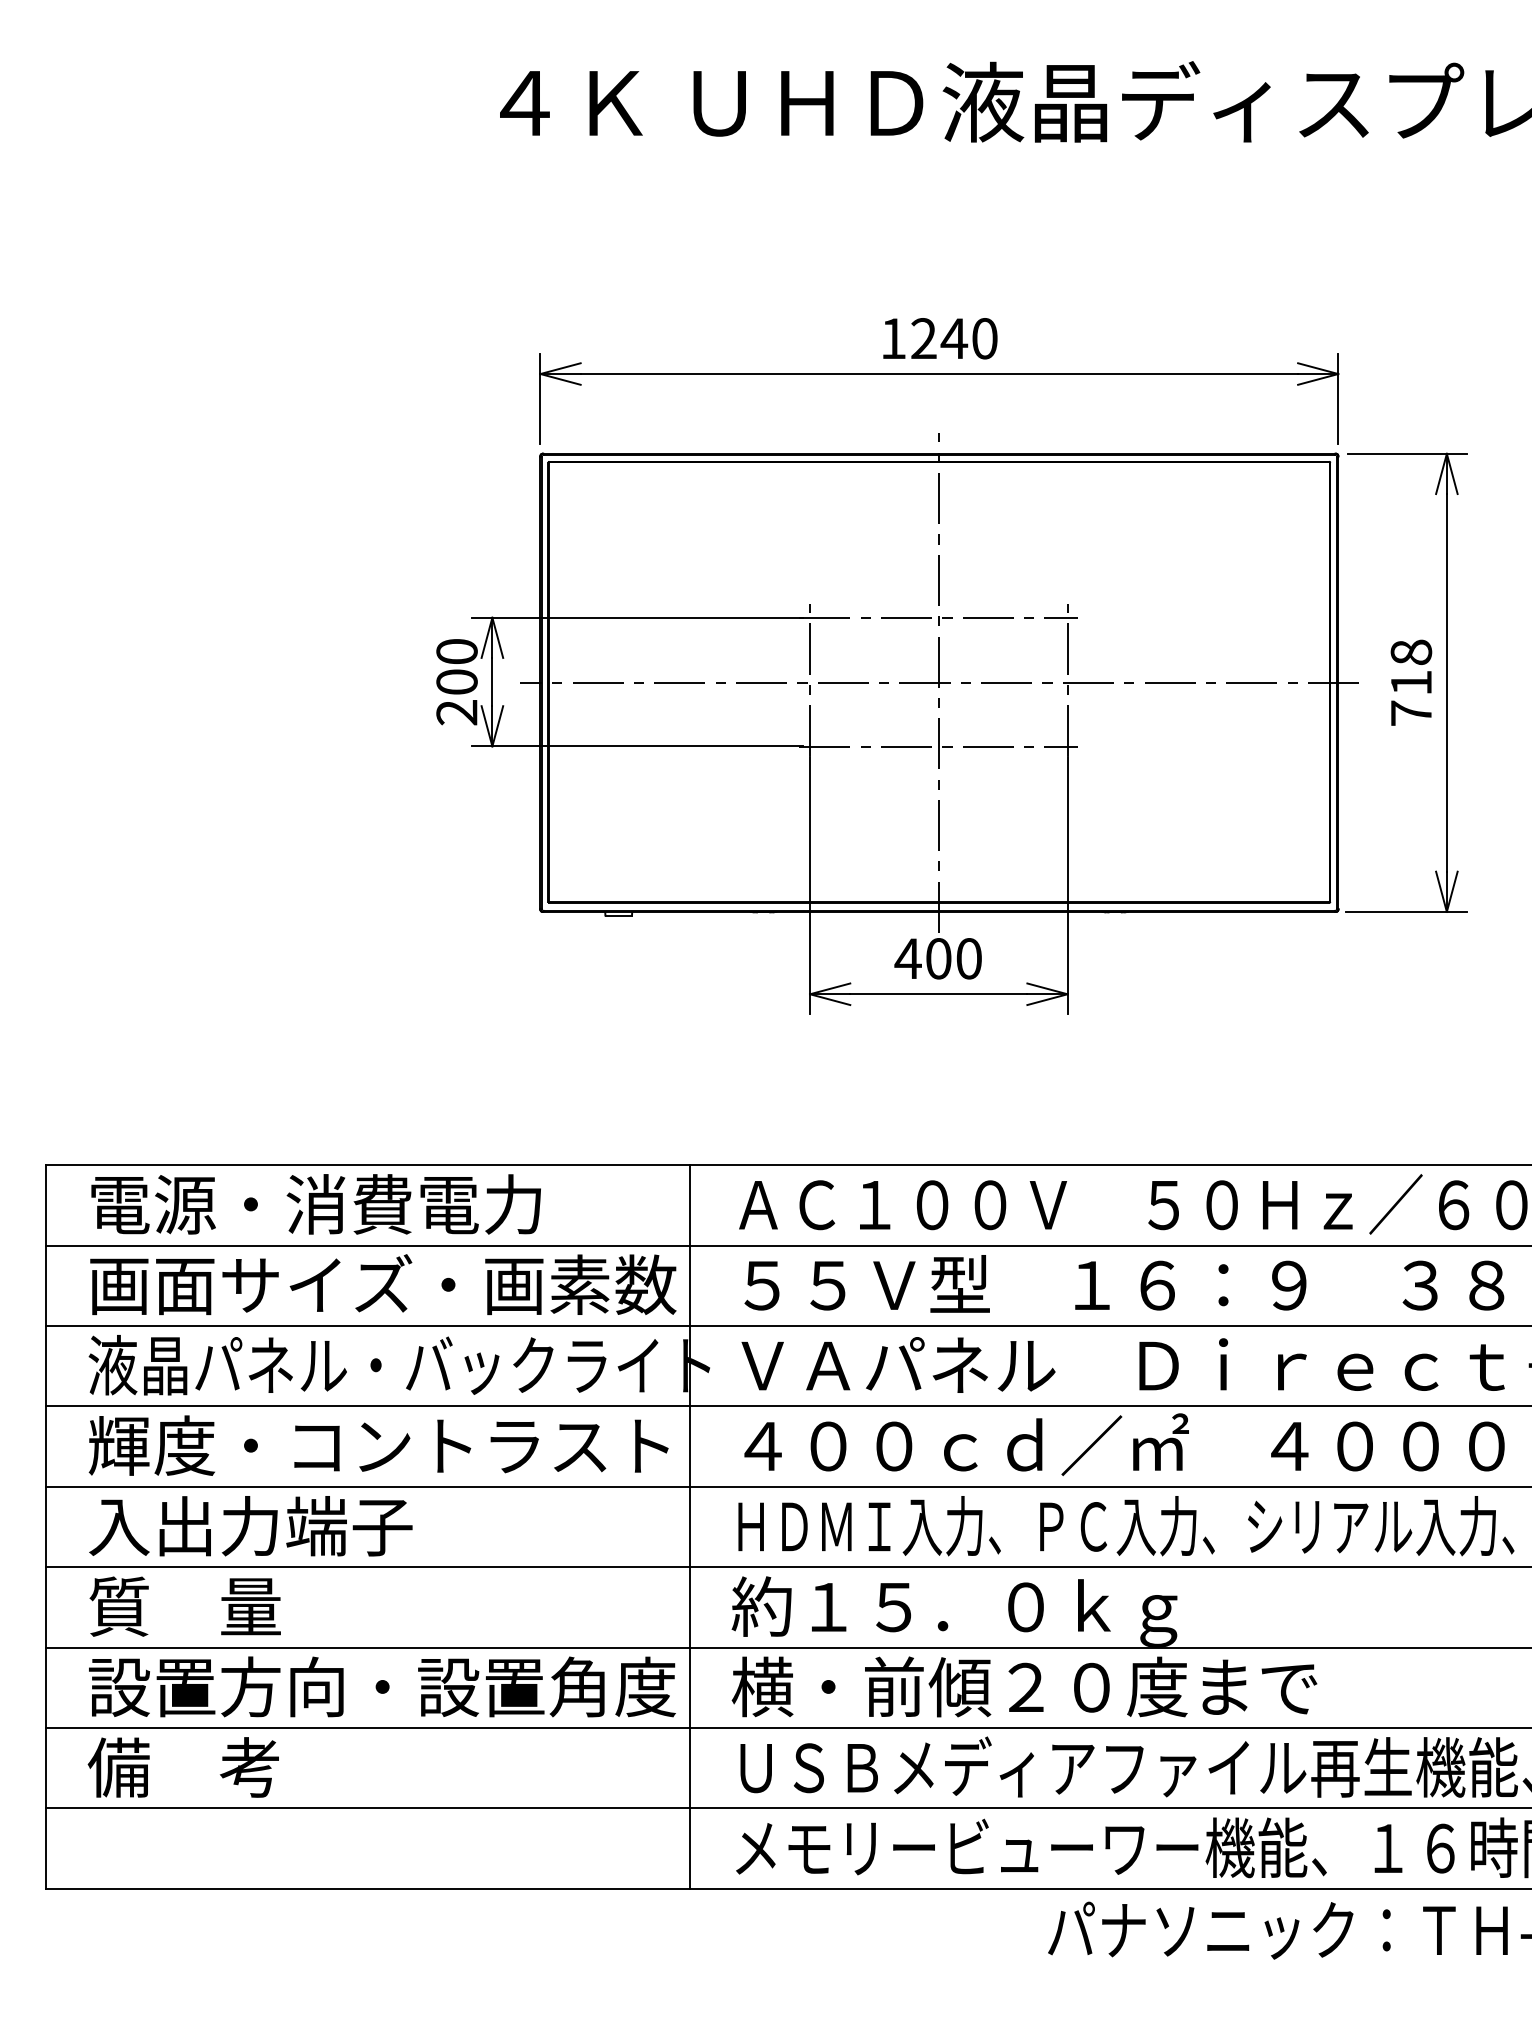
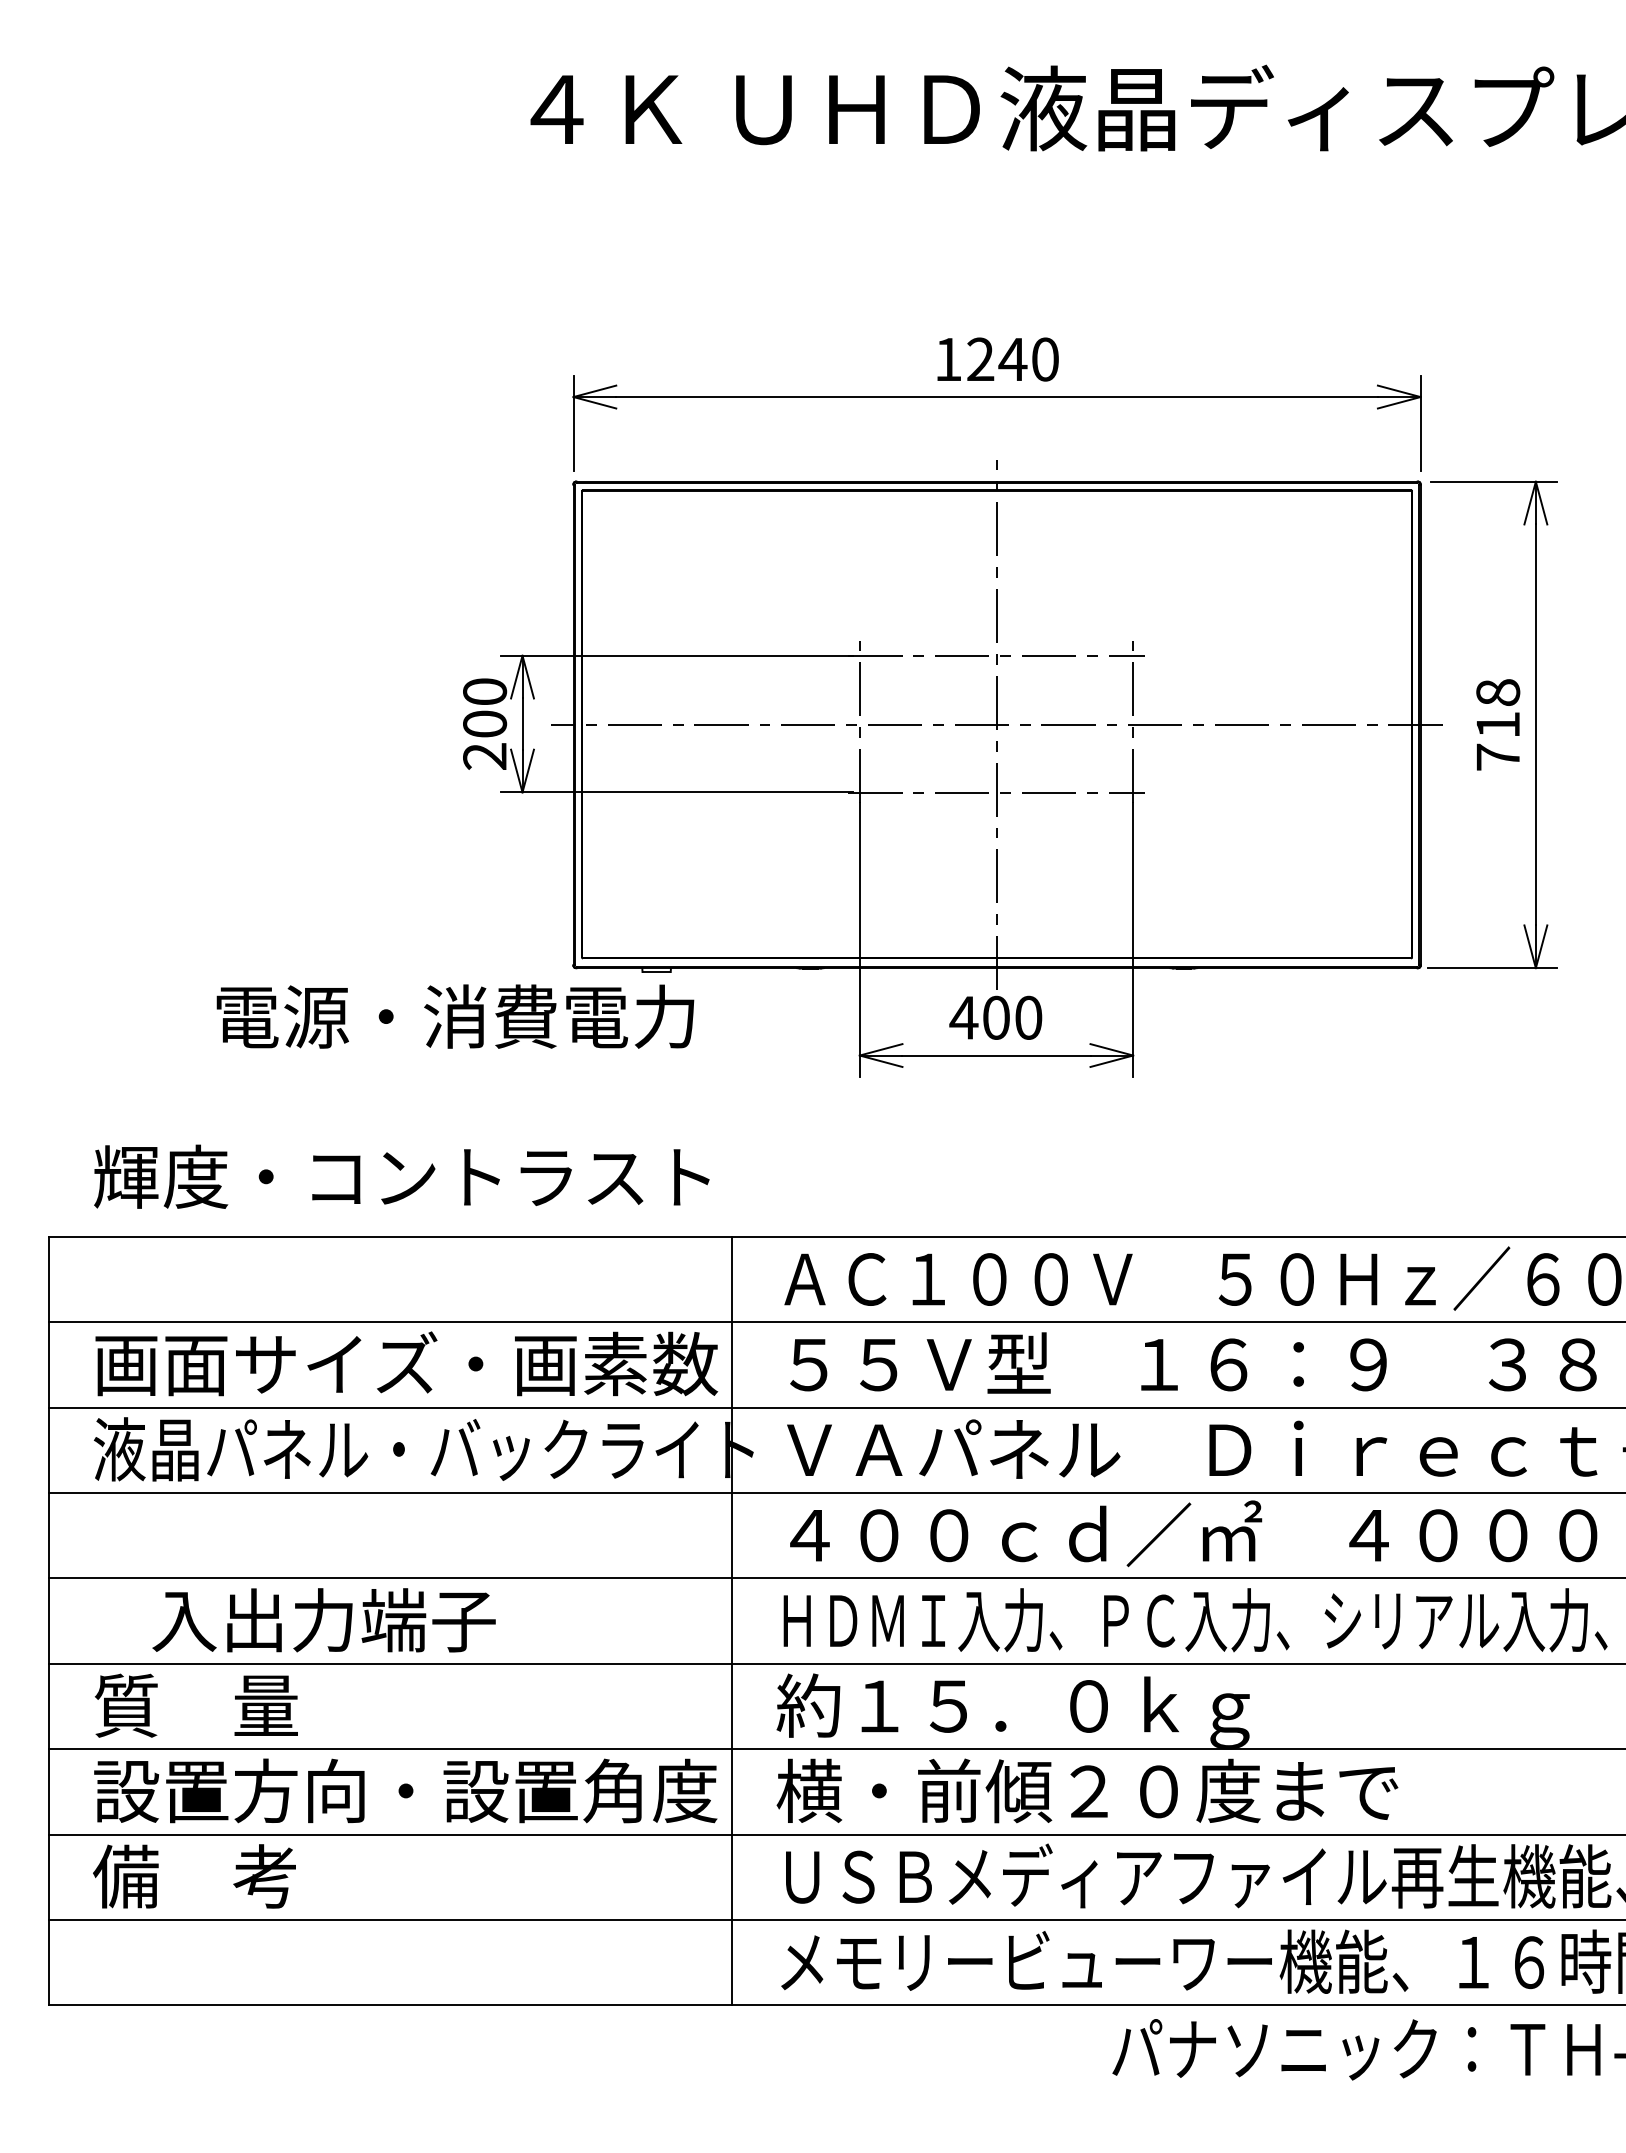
text: (316, 1204) -> (455, 1016), moved
text: (378, 1445) -> (401, 1176), moved
text: (250, 1526) -> (323, 1620), moved

